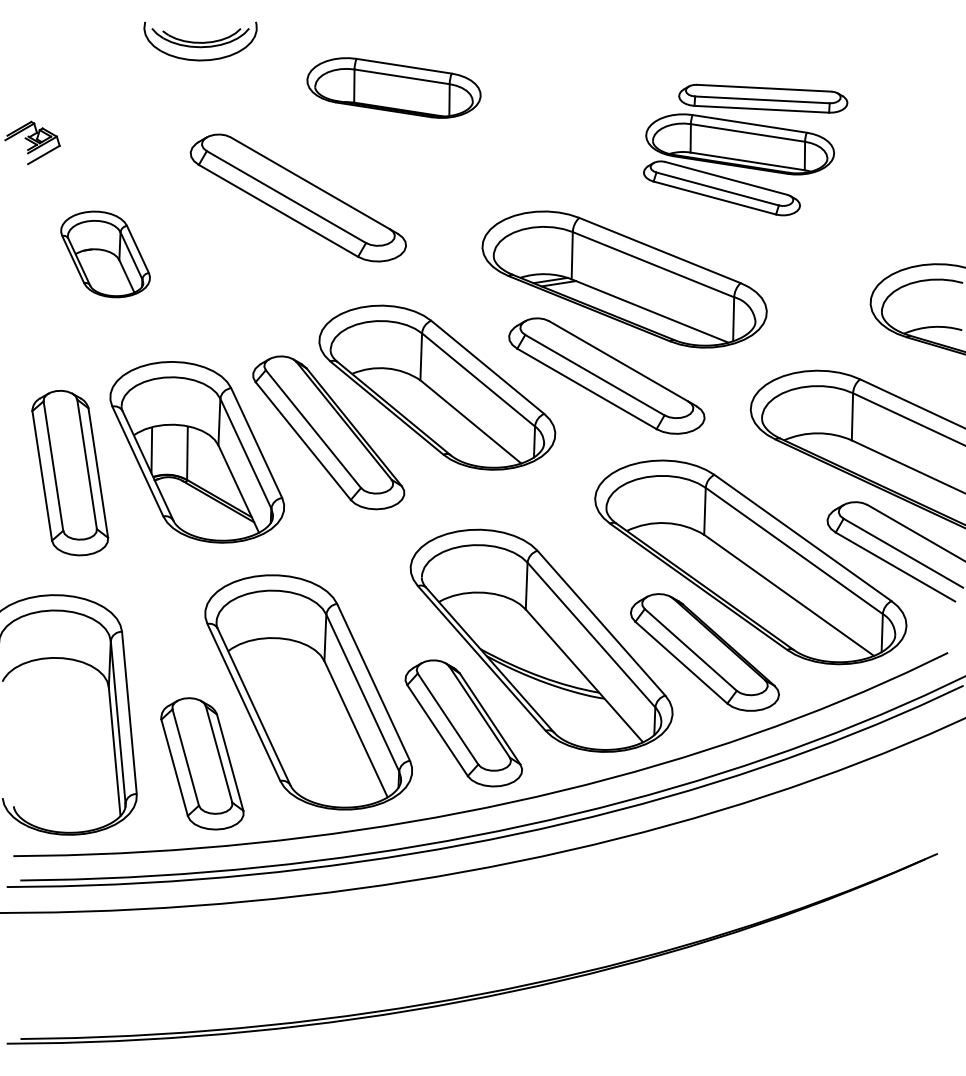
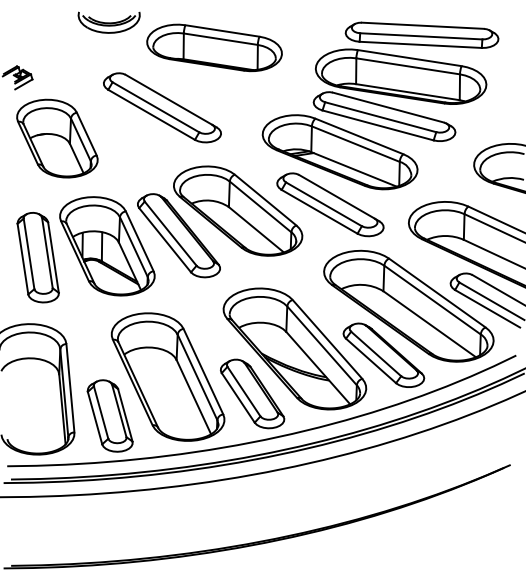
part: (393, 87) -> (214, 47), size x1.43
part: (744, 149) -> (405, 81), size x1.67
part: (105, 254) -> (57, 138), size x1.67

